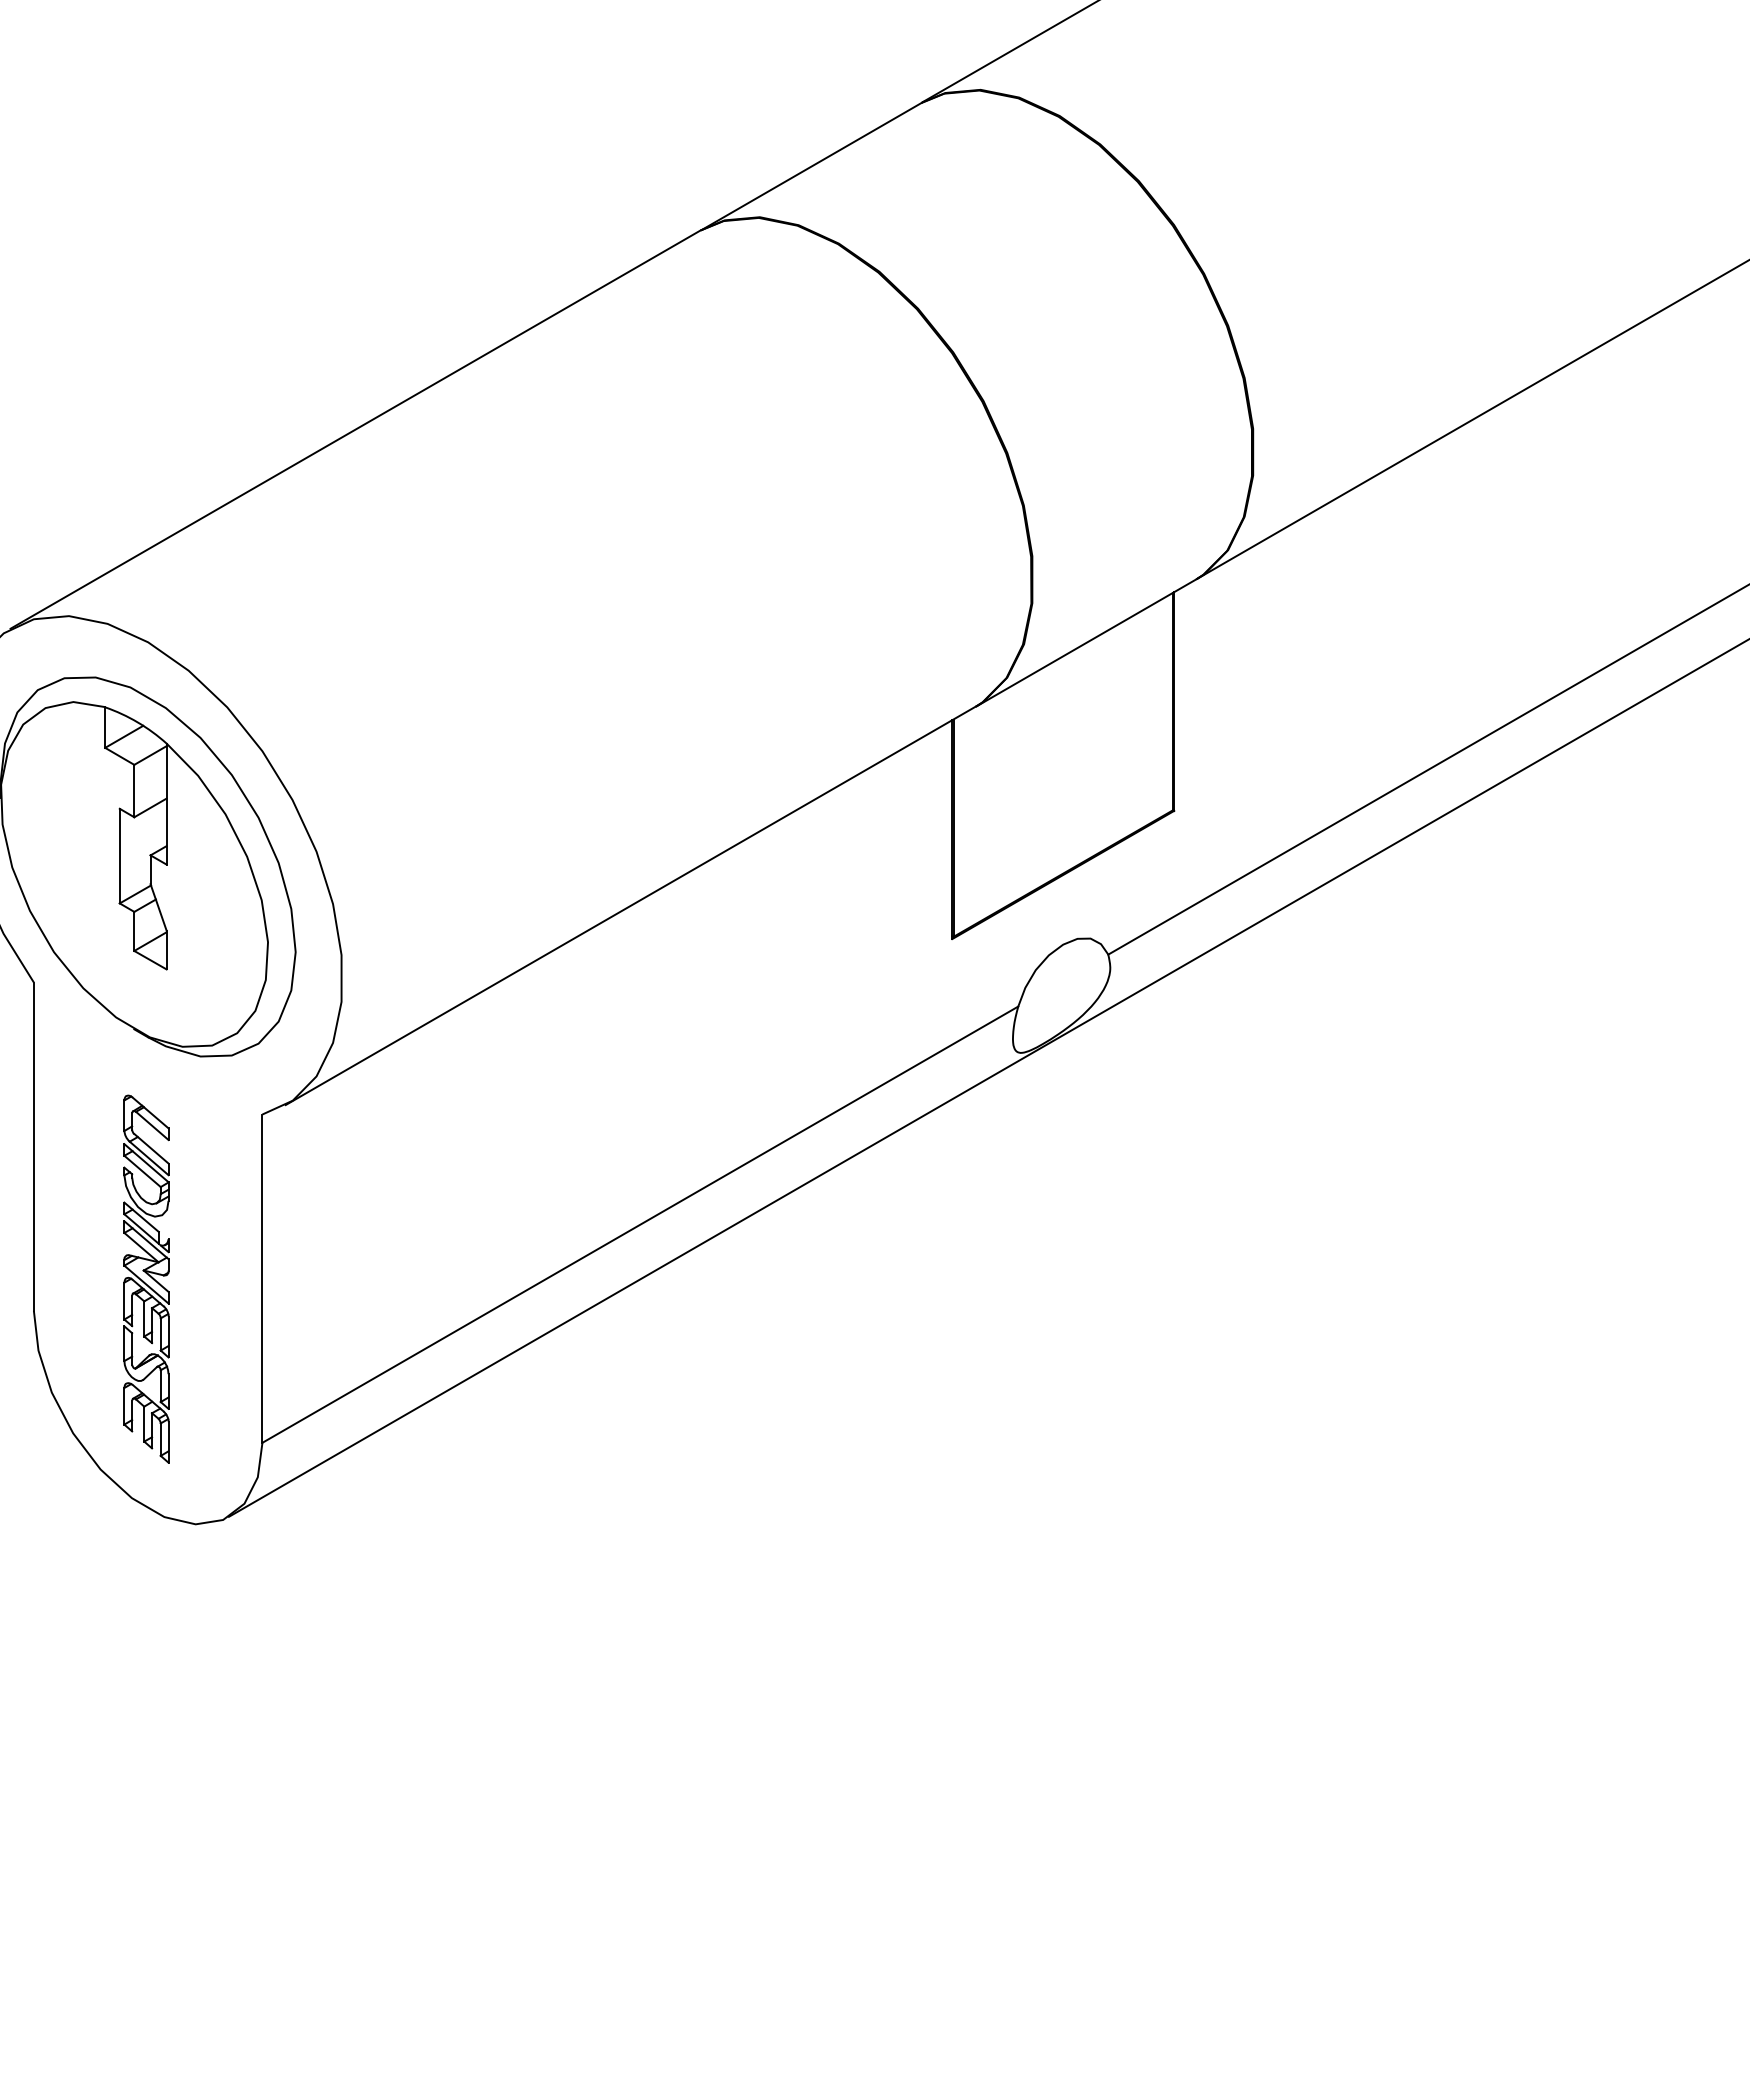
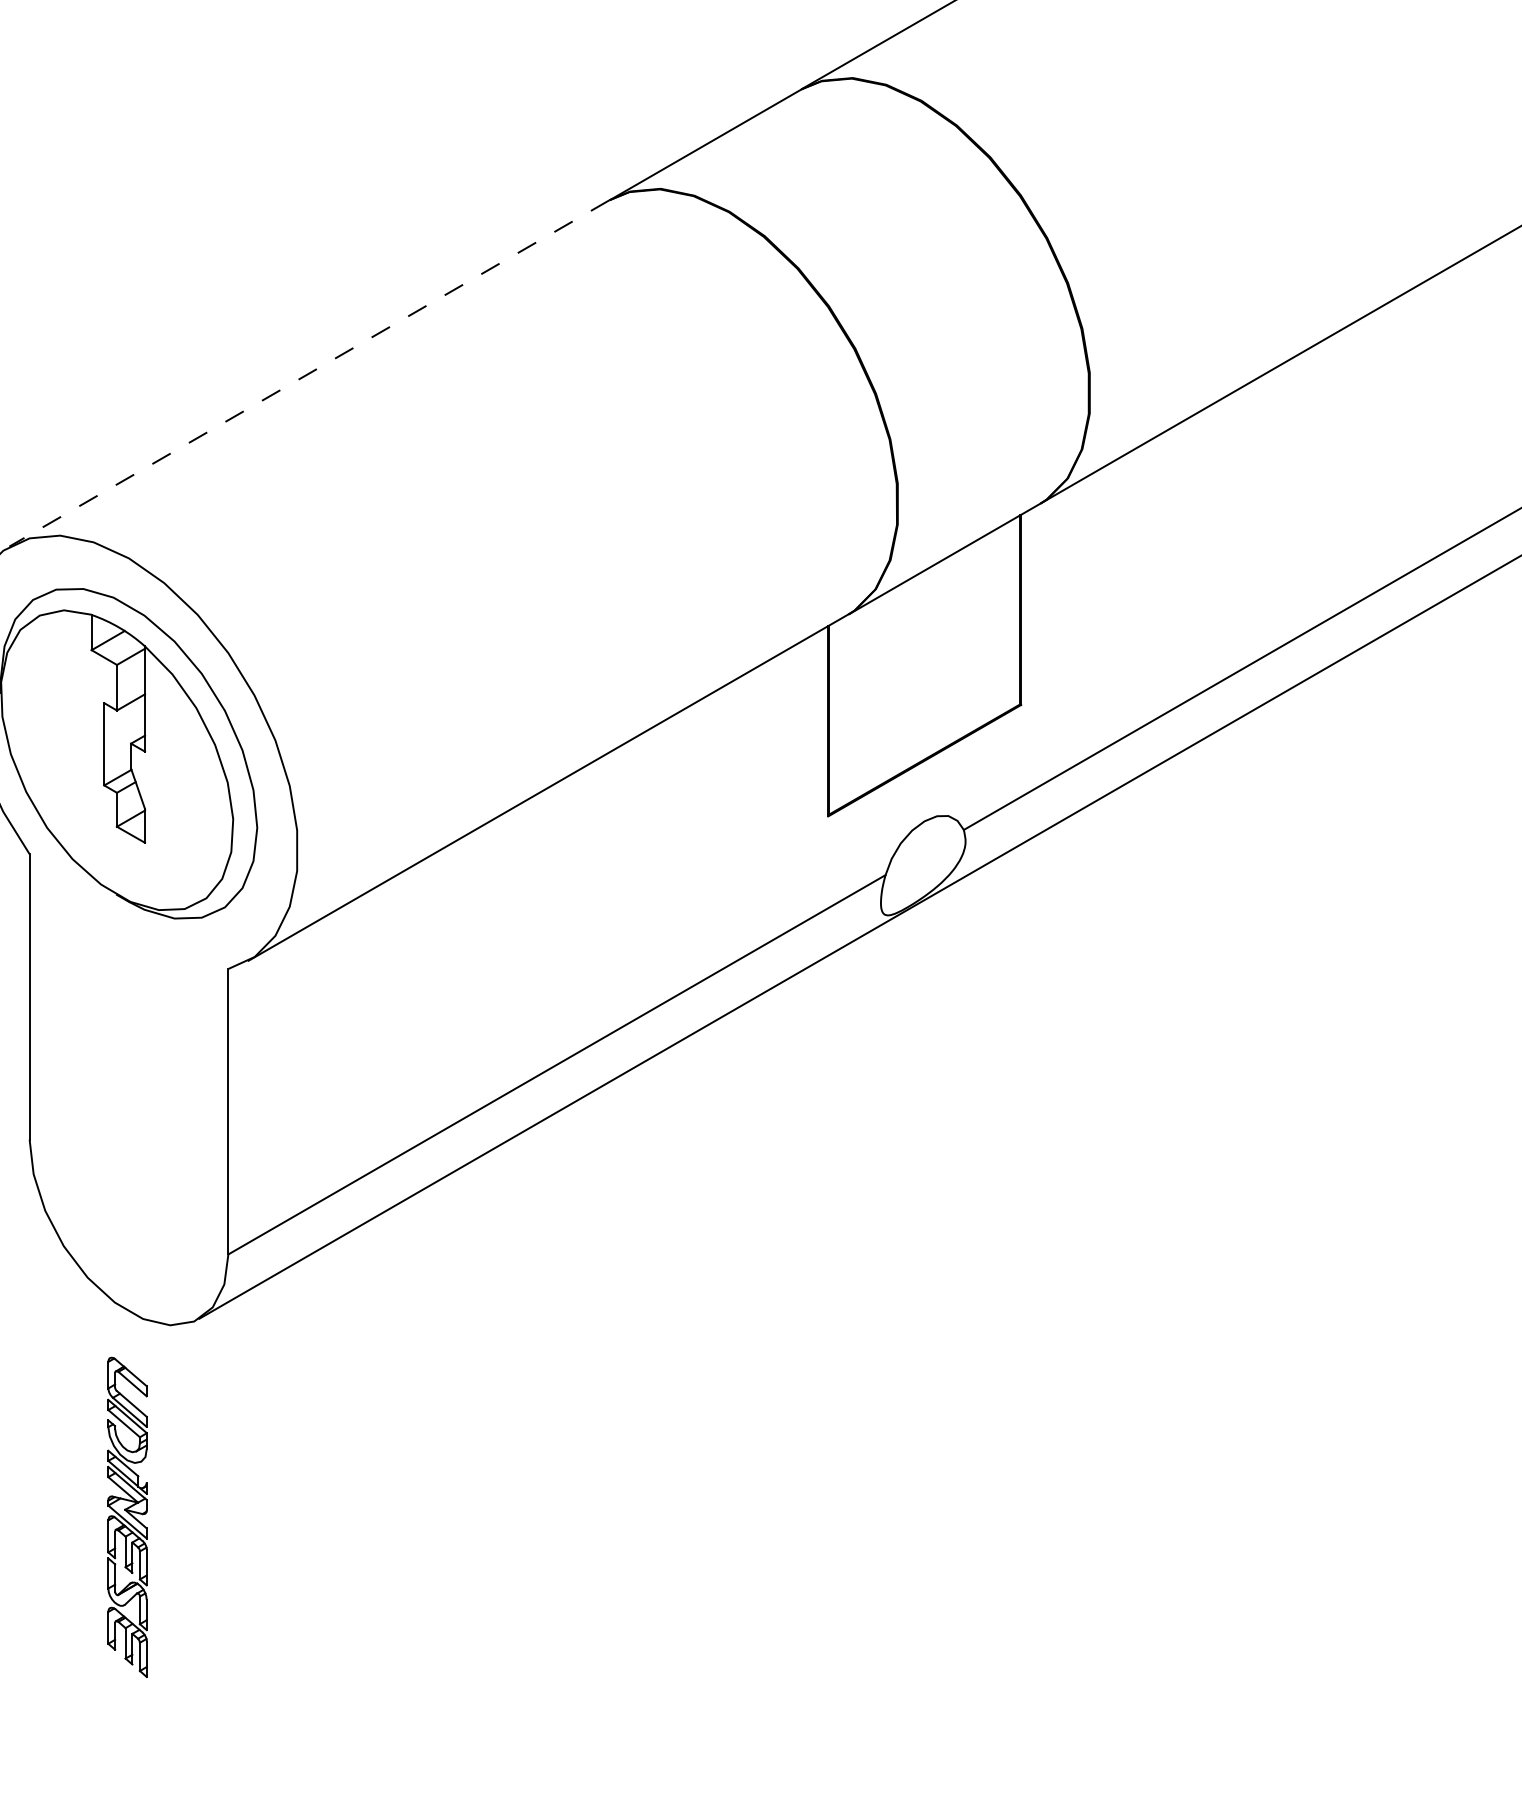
line: (355, 429) -> (309, 373), solid -> dashed
part: (146, 1278) -> (127, 1516), moved

